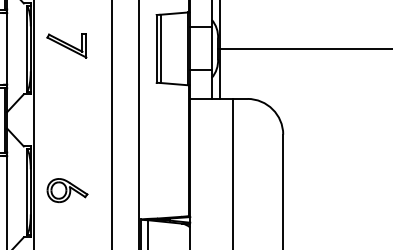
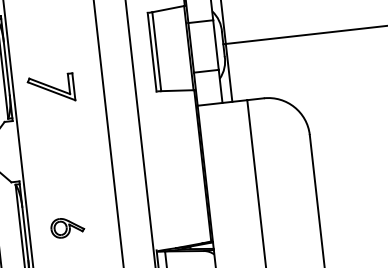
part: (66, 45) -> (50, 88), moved
part: (67, 190) -> (67, 227), size x0.7

